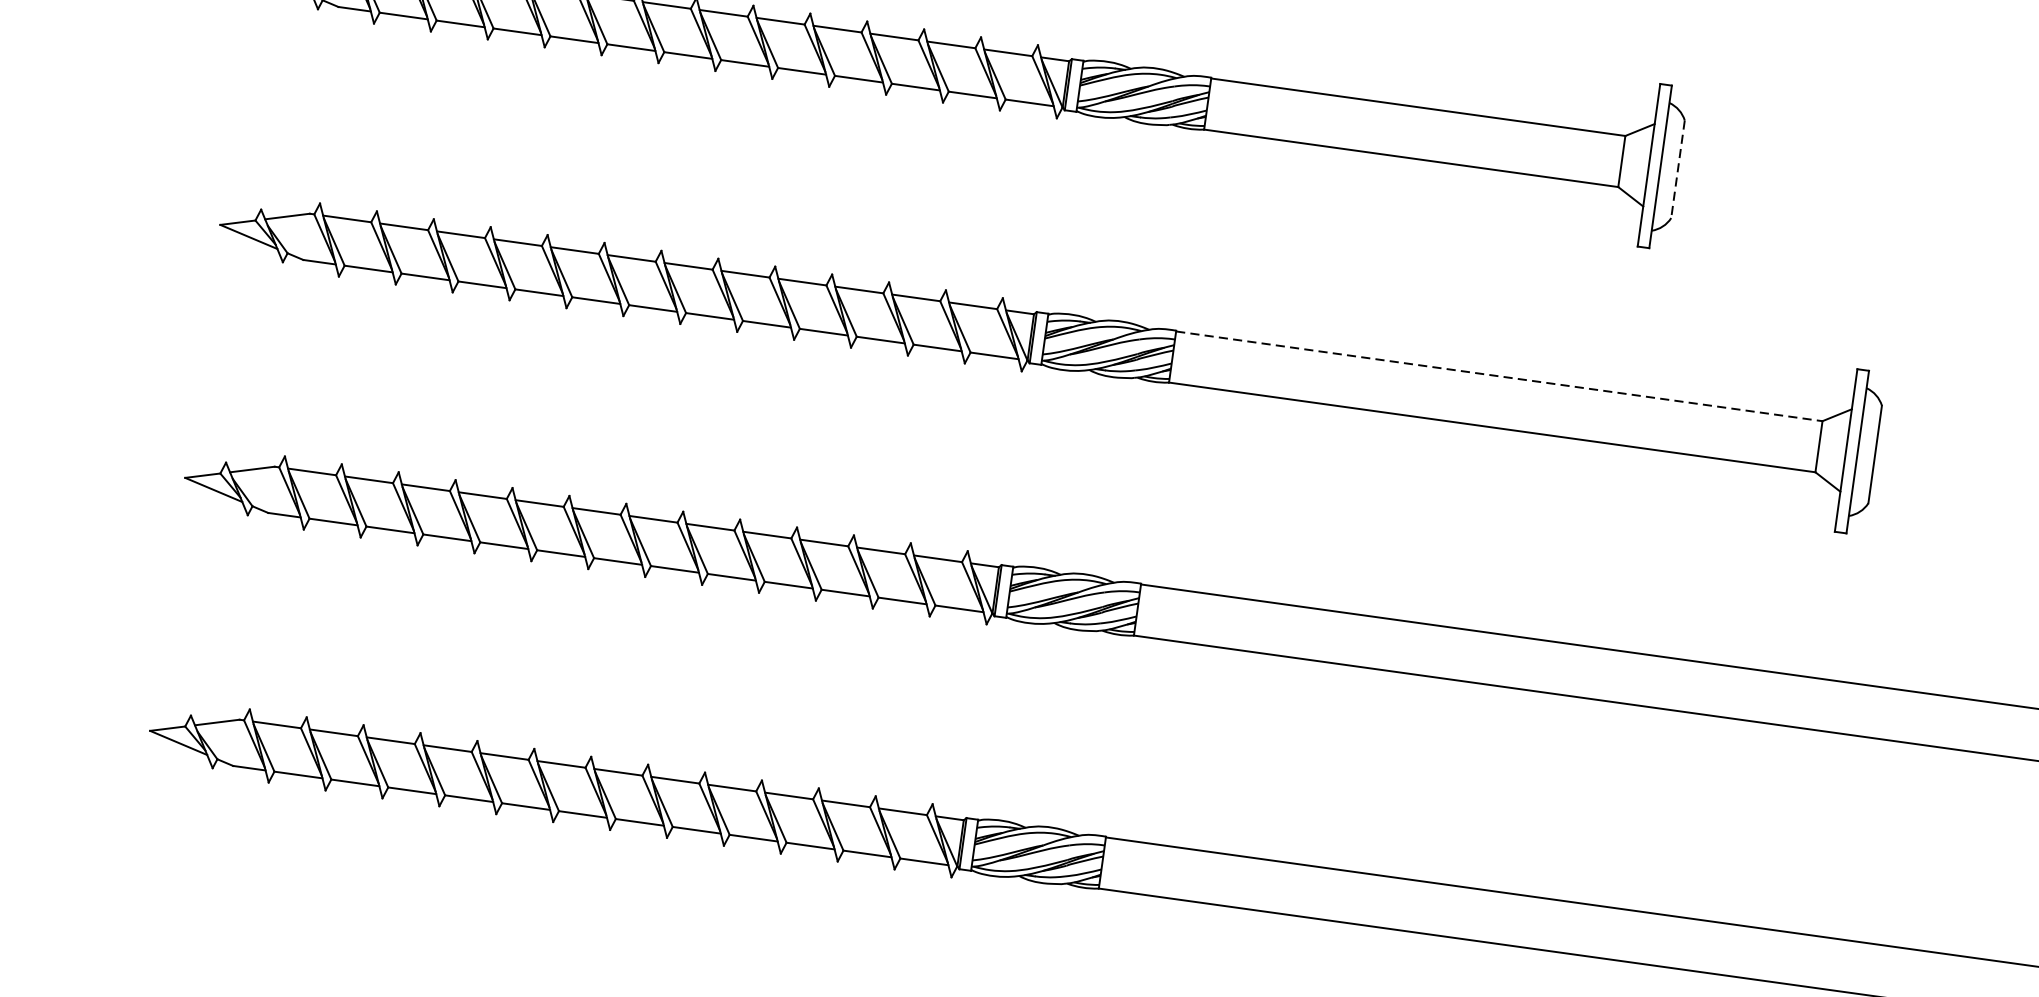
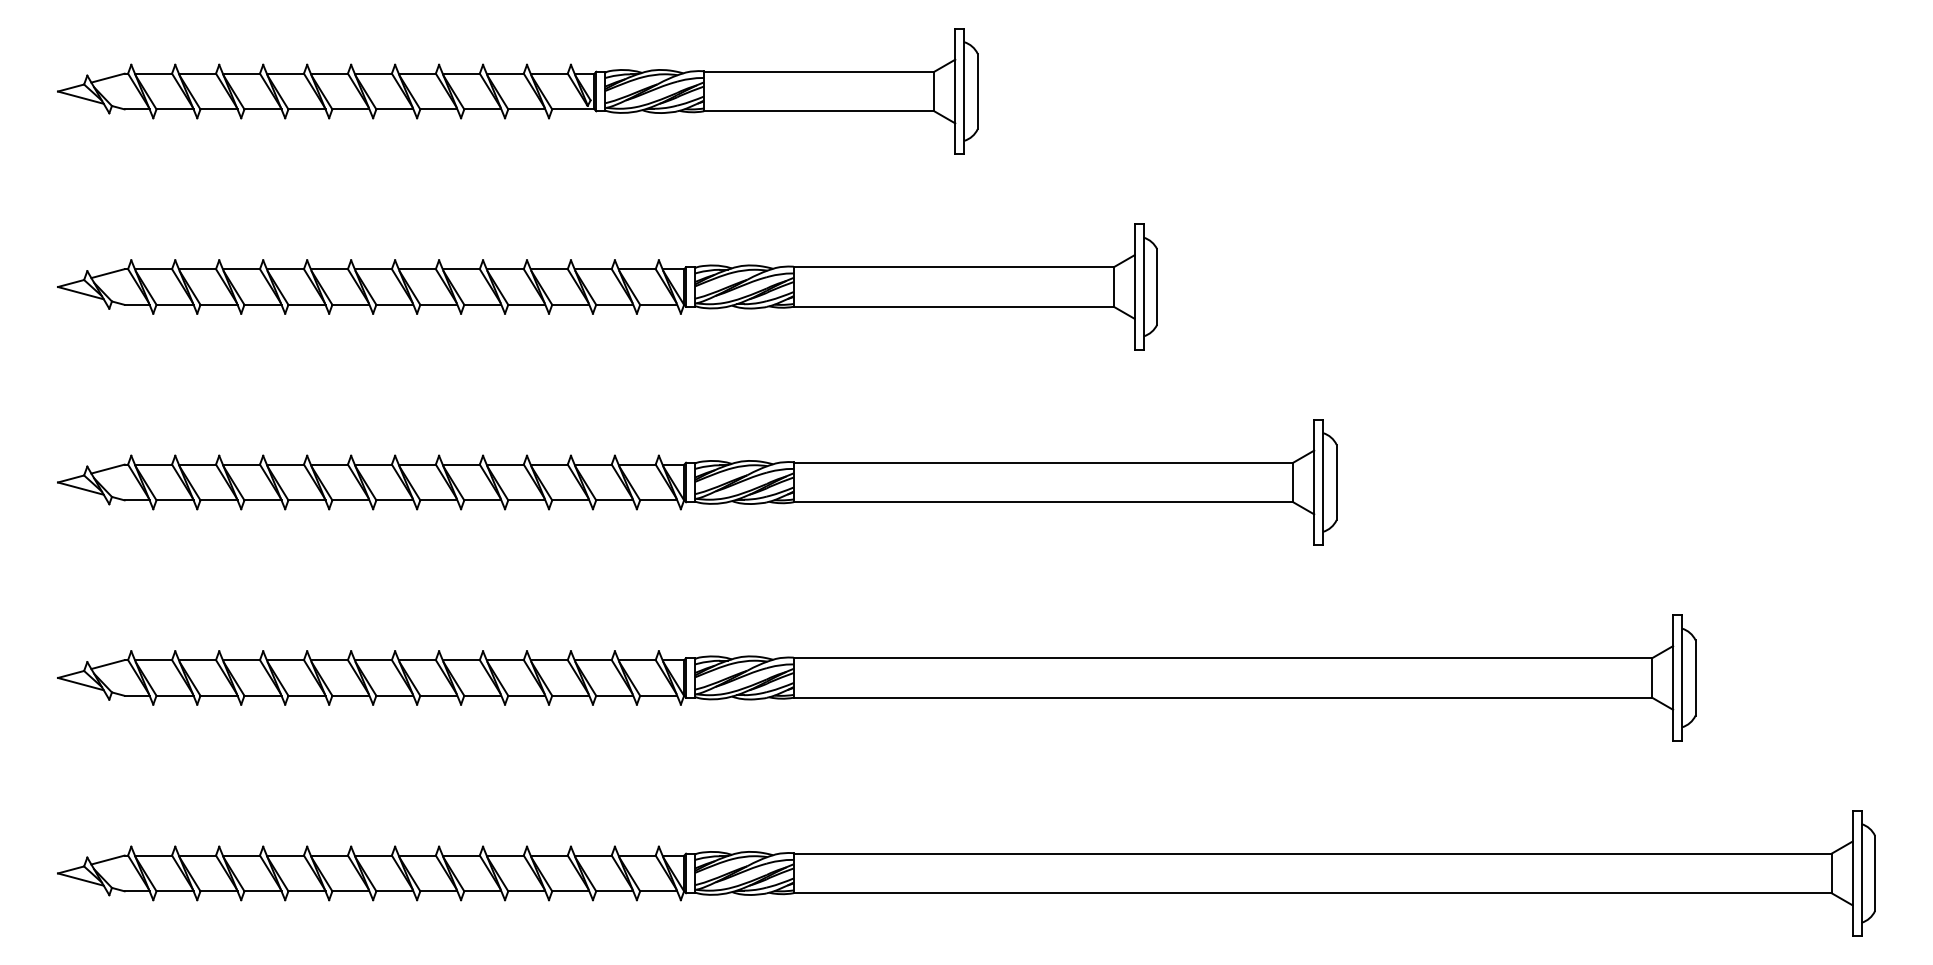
line: (1678, 169) -> (1157, 287), dashed -> solid
line: (1499, 376) -> (1043, 462), dashed -> solid

